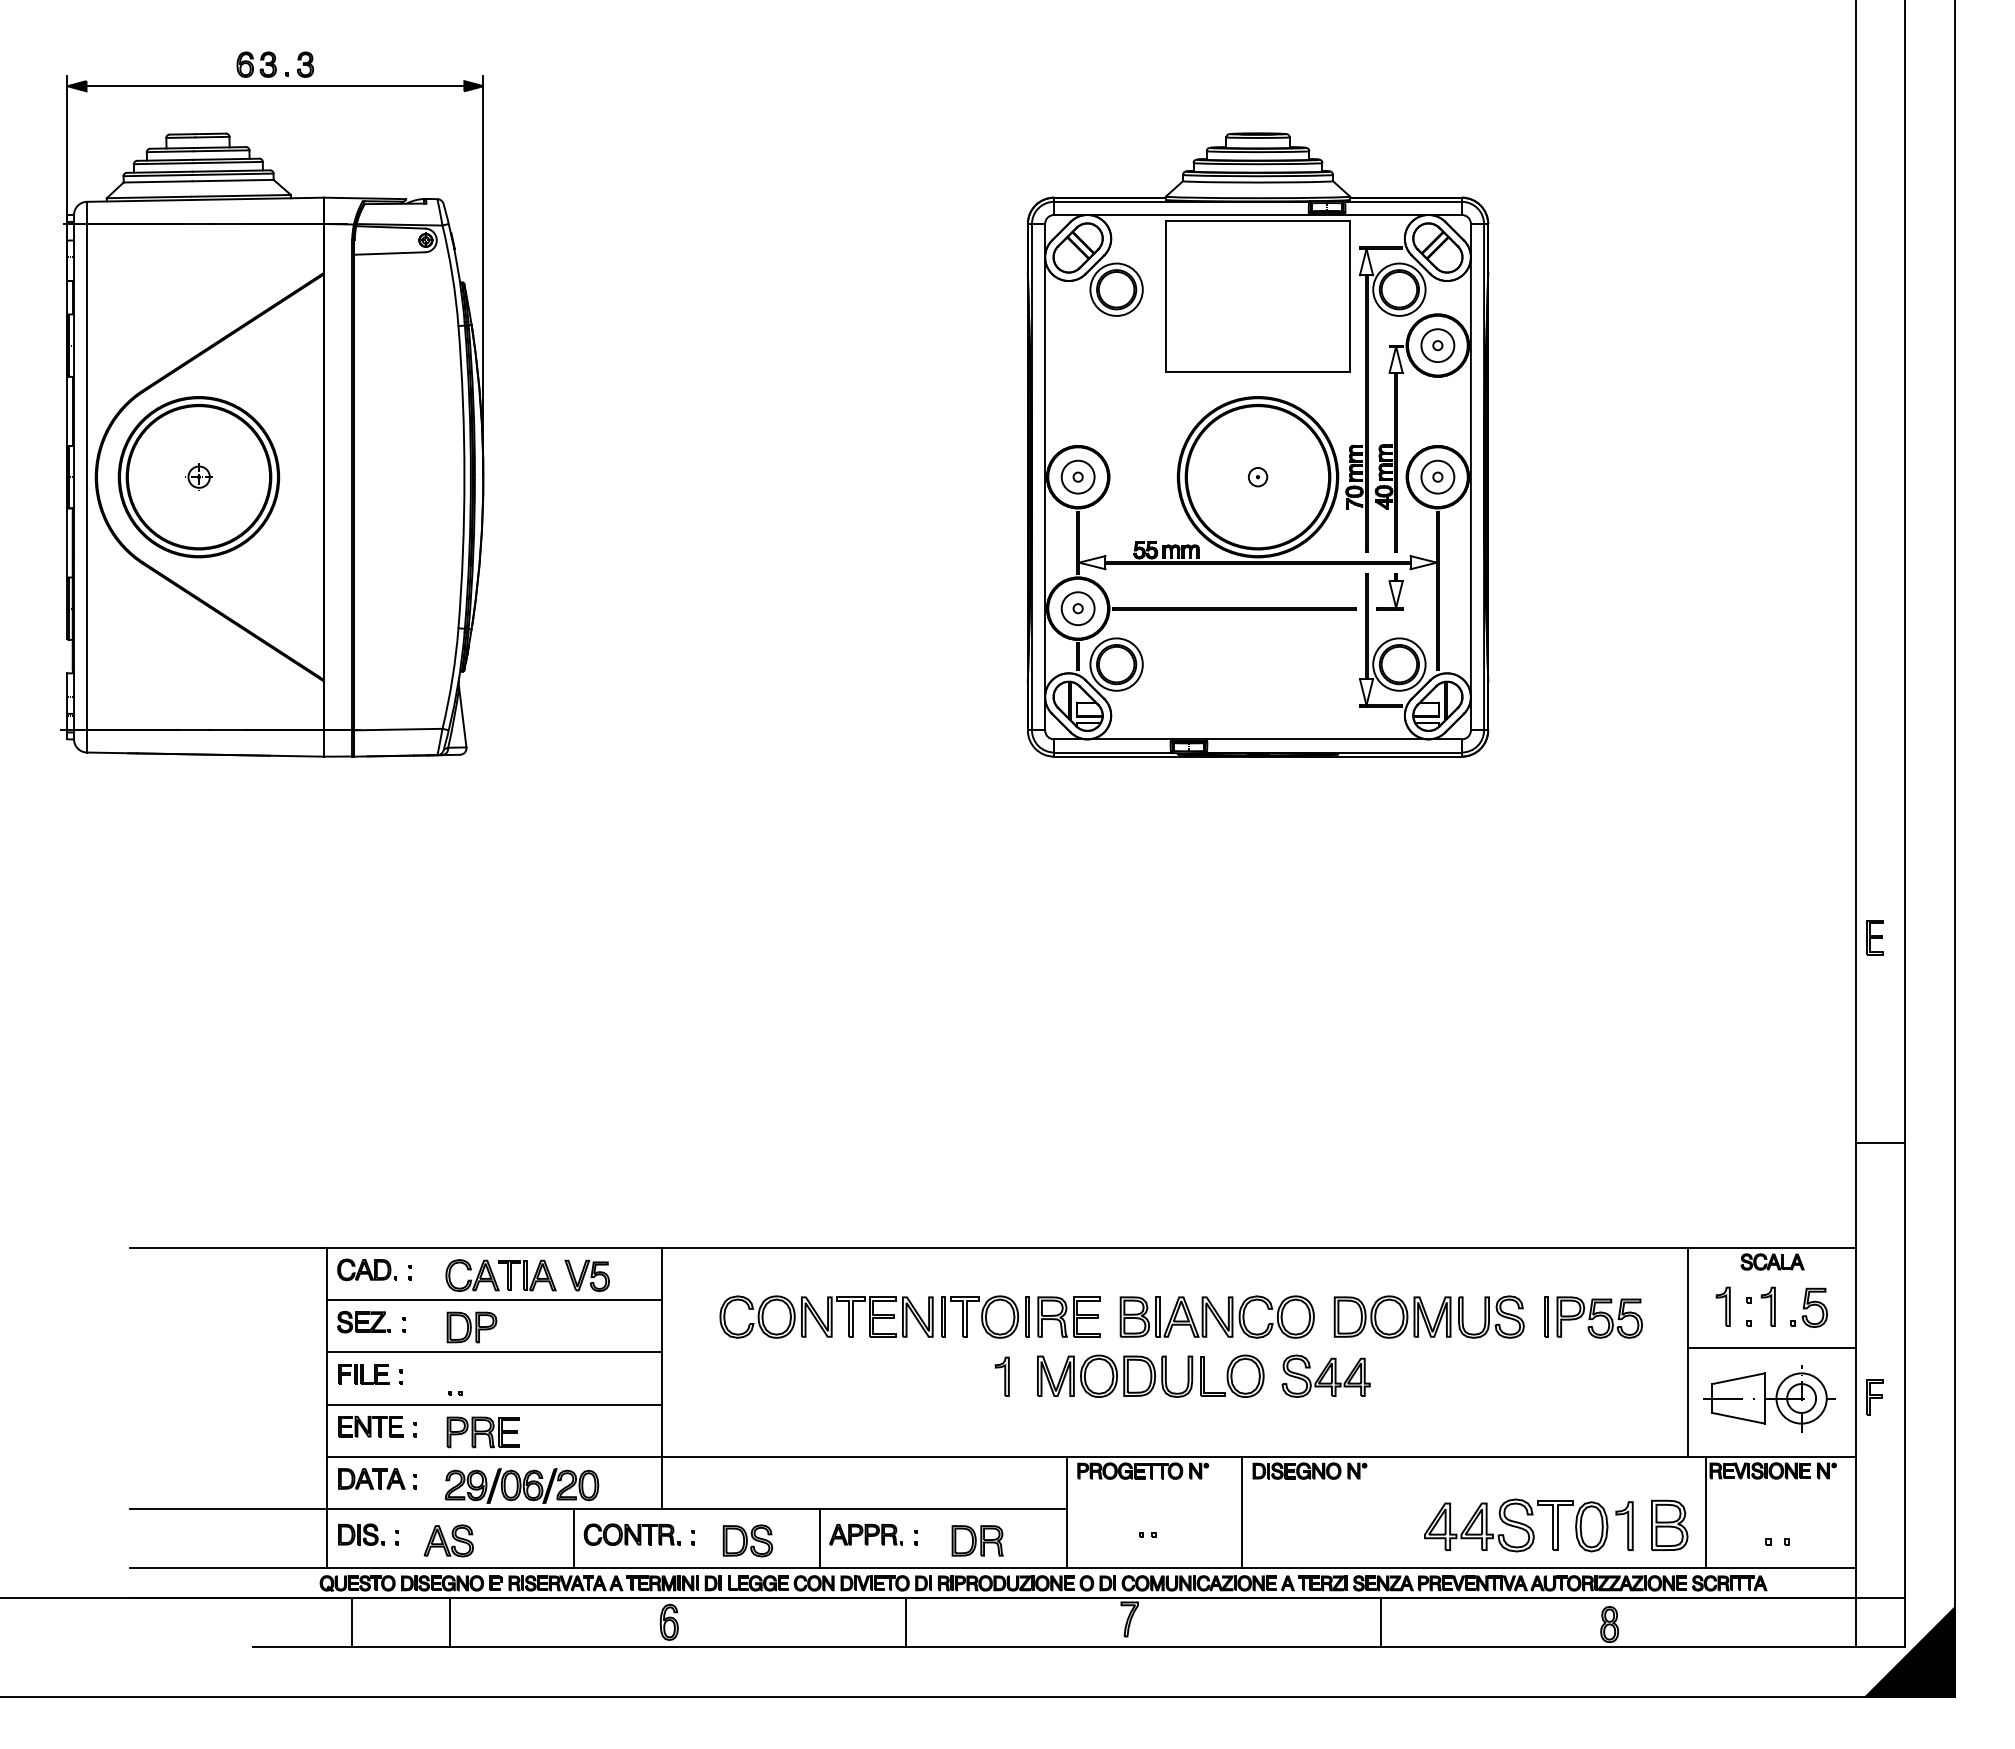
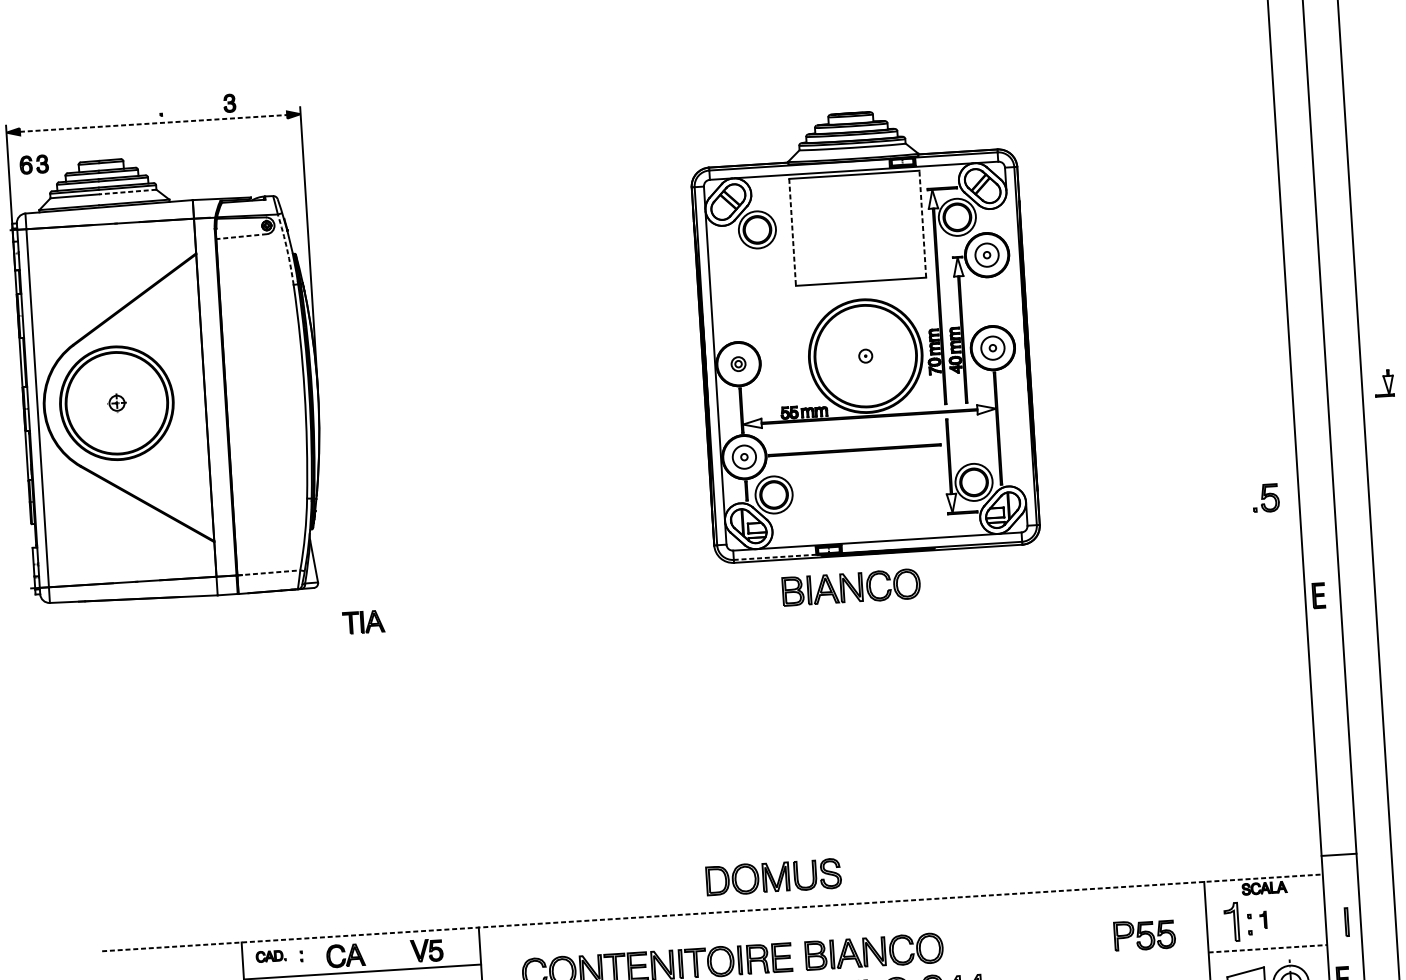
part: (256, 64) -> (34, 164), moved
part: (305, 64) -> (229, 103), moved
line: (275, 86) -> (153, 123), solid -> dashed
line: (233, 180) -> (128, 191), solid -> dashed
line: (389, 253) -> (241, 236), solid -> dashed
arc: (452, 275) -> (287, 249), solid -> dashed
line: (1165, 296) -> (792, 232), solid -> dashed
line: (1350, 296) -> (923, 224), solid -> dashed
circle: (1077, 476) -> (738, 363), size x0.6
line: (1470, 477) -> (1016, 346), removed
part: (1389, 591) -> (1383, 383), moved
line: (398, 729) -> (269, 572), solid -> dashed
line: (1112, 752) -> (775, 557), solid -> dashed
part: (1216, 801) -> (850, 587), added
part: (1874, 937) -> (1318, 595), moved
line: (1880, 1142) -> (1339, 854), moved
line: (993, 1247) -> (712, 912), solid -> dashed
part: (366, 1269) -> (270, 956), size x0.7
part: (527, 1275) -> (363, 622), moved
part: (1722, 1306) -> (1231, 921), size x1.4
part: (1767, 1306) -> (1262, 919), size x0.6
part: (1809, 1307) -> (1266, 498), moved
part: (1428, 1316) -> (773, 876), moved
line: (1545, 1316) -> (1346, 921), moved
line: (1772, 1347) -> (1268, 948), solid -> dashed

